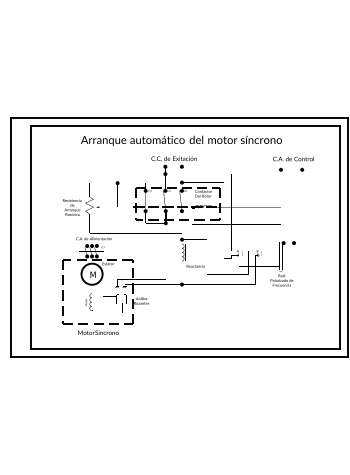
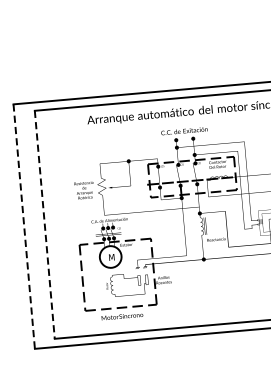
line: (10, 237) -> (23, 226), solid -> dashed
line: (31, 237) -> (45, 224), solid -> dashed

